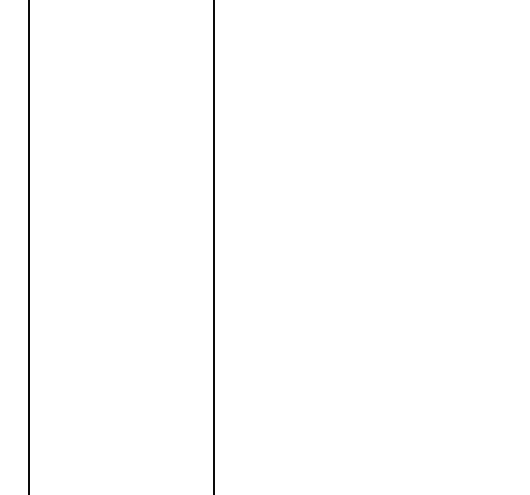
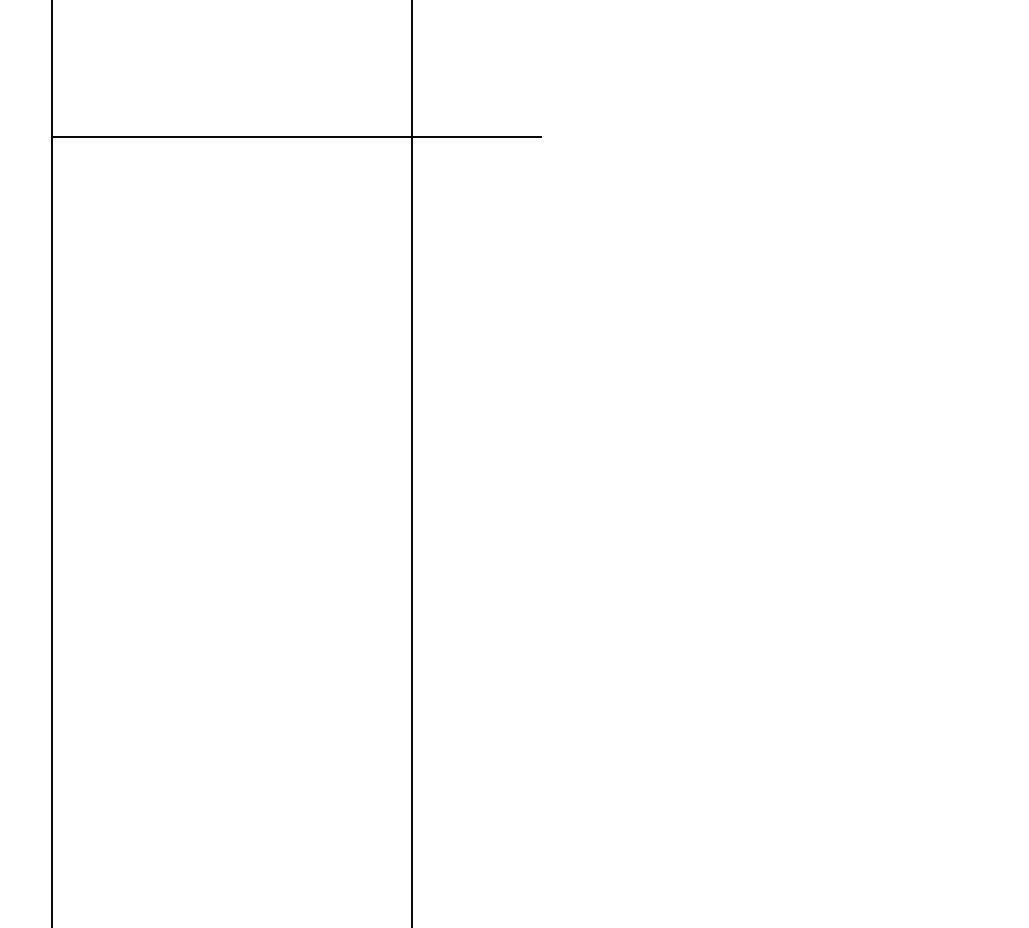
line: (154, 88) -> (296, 136), added

